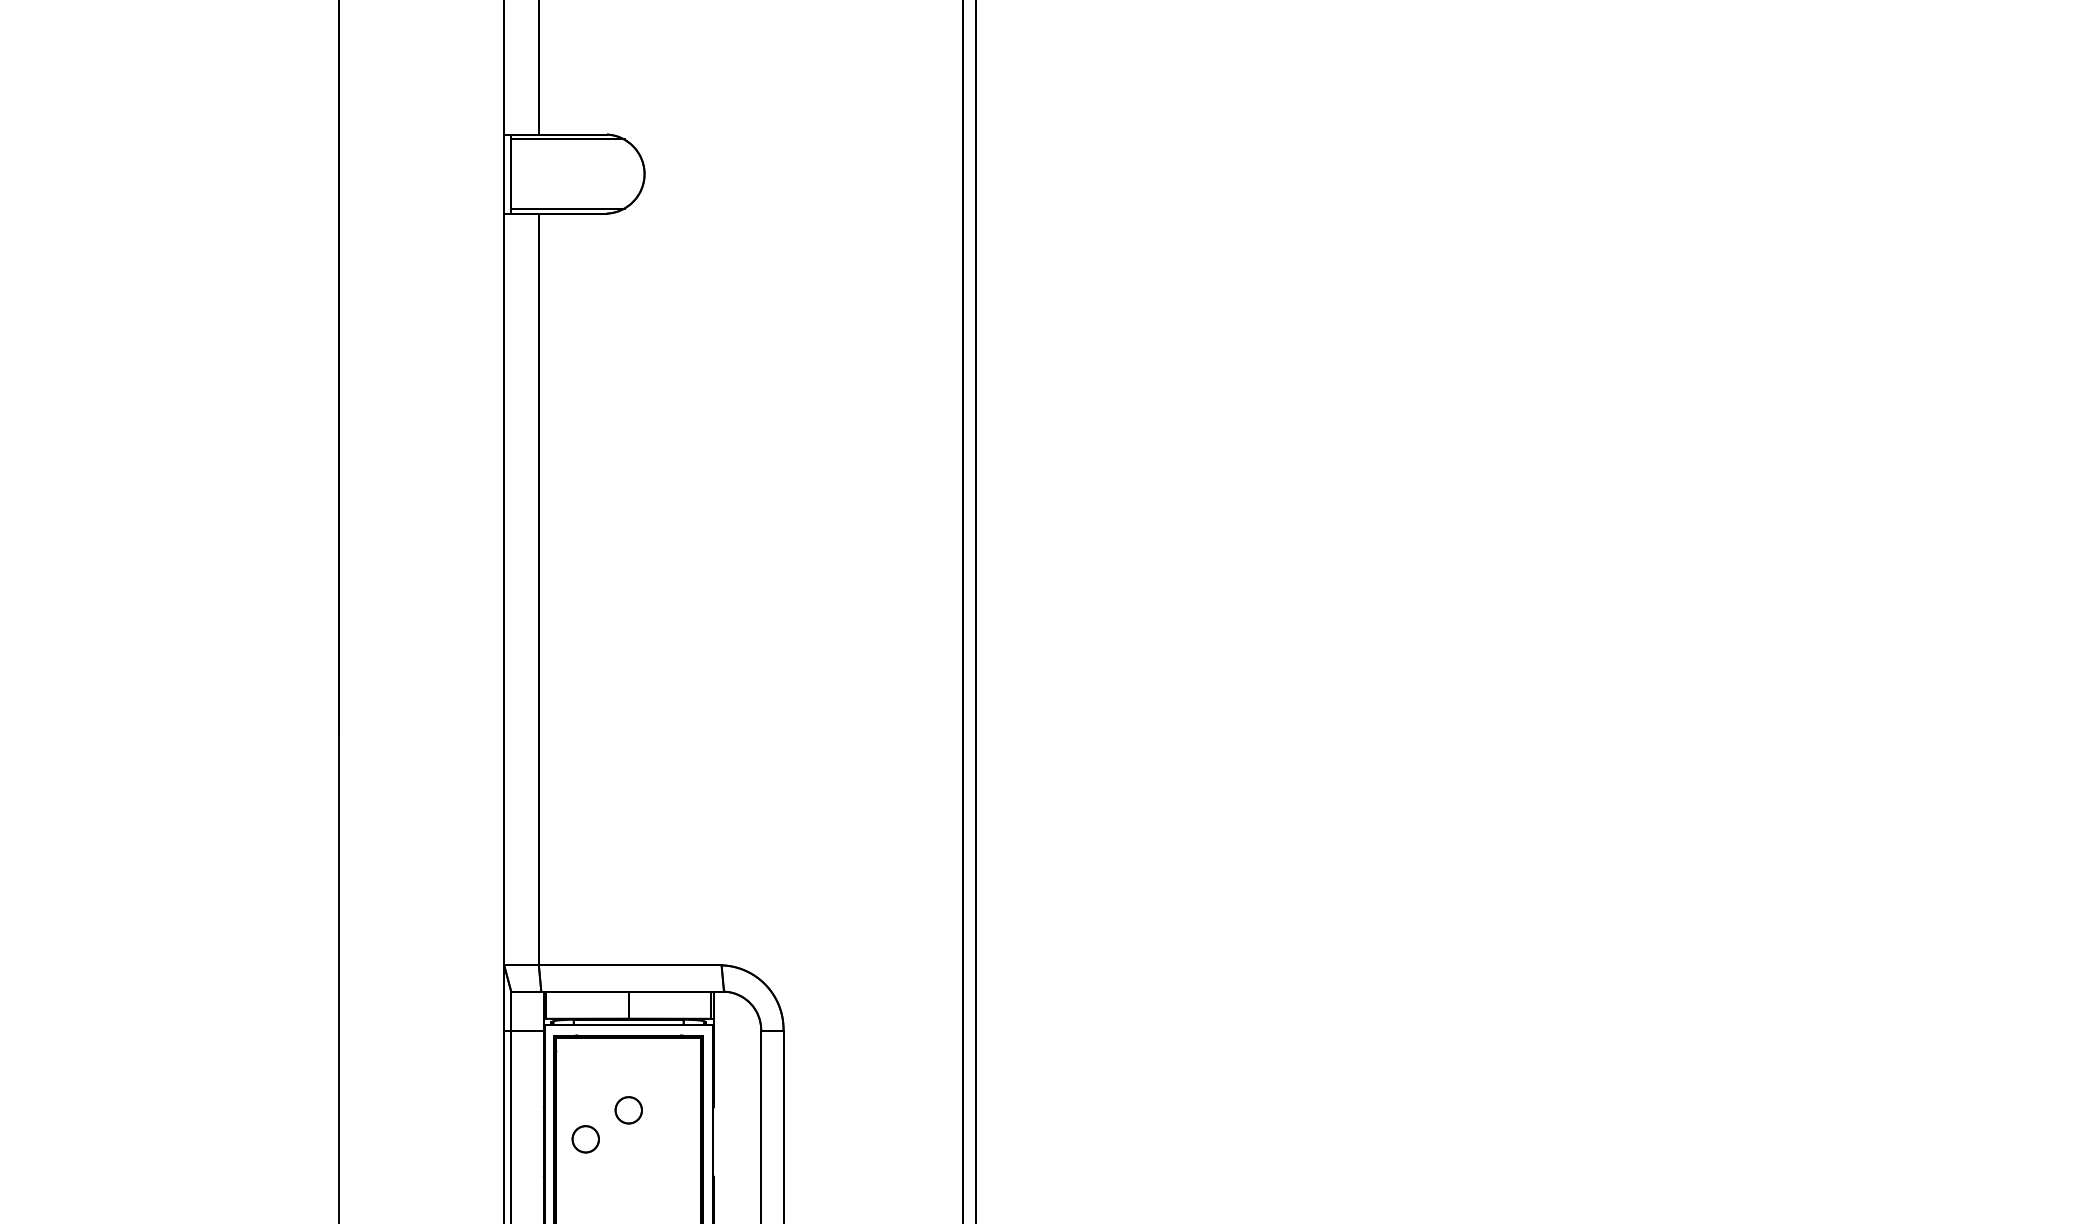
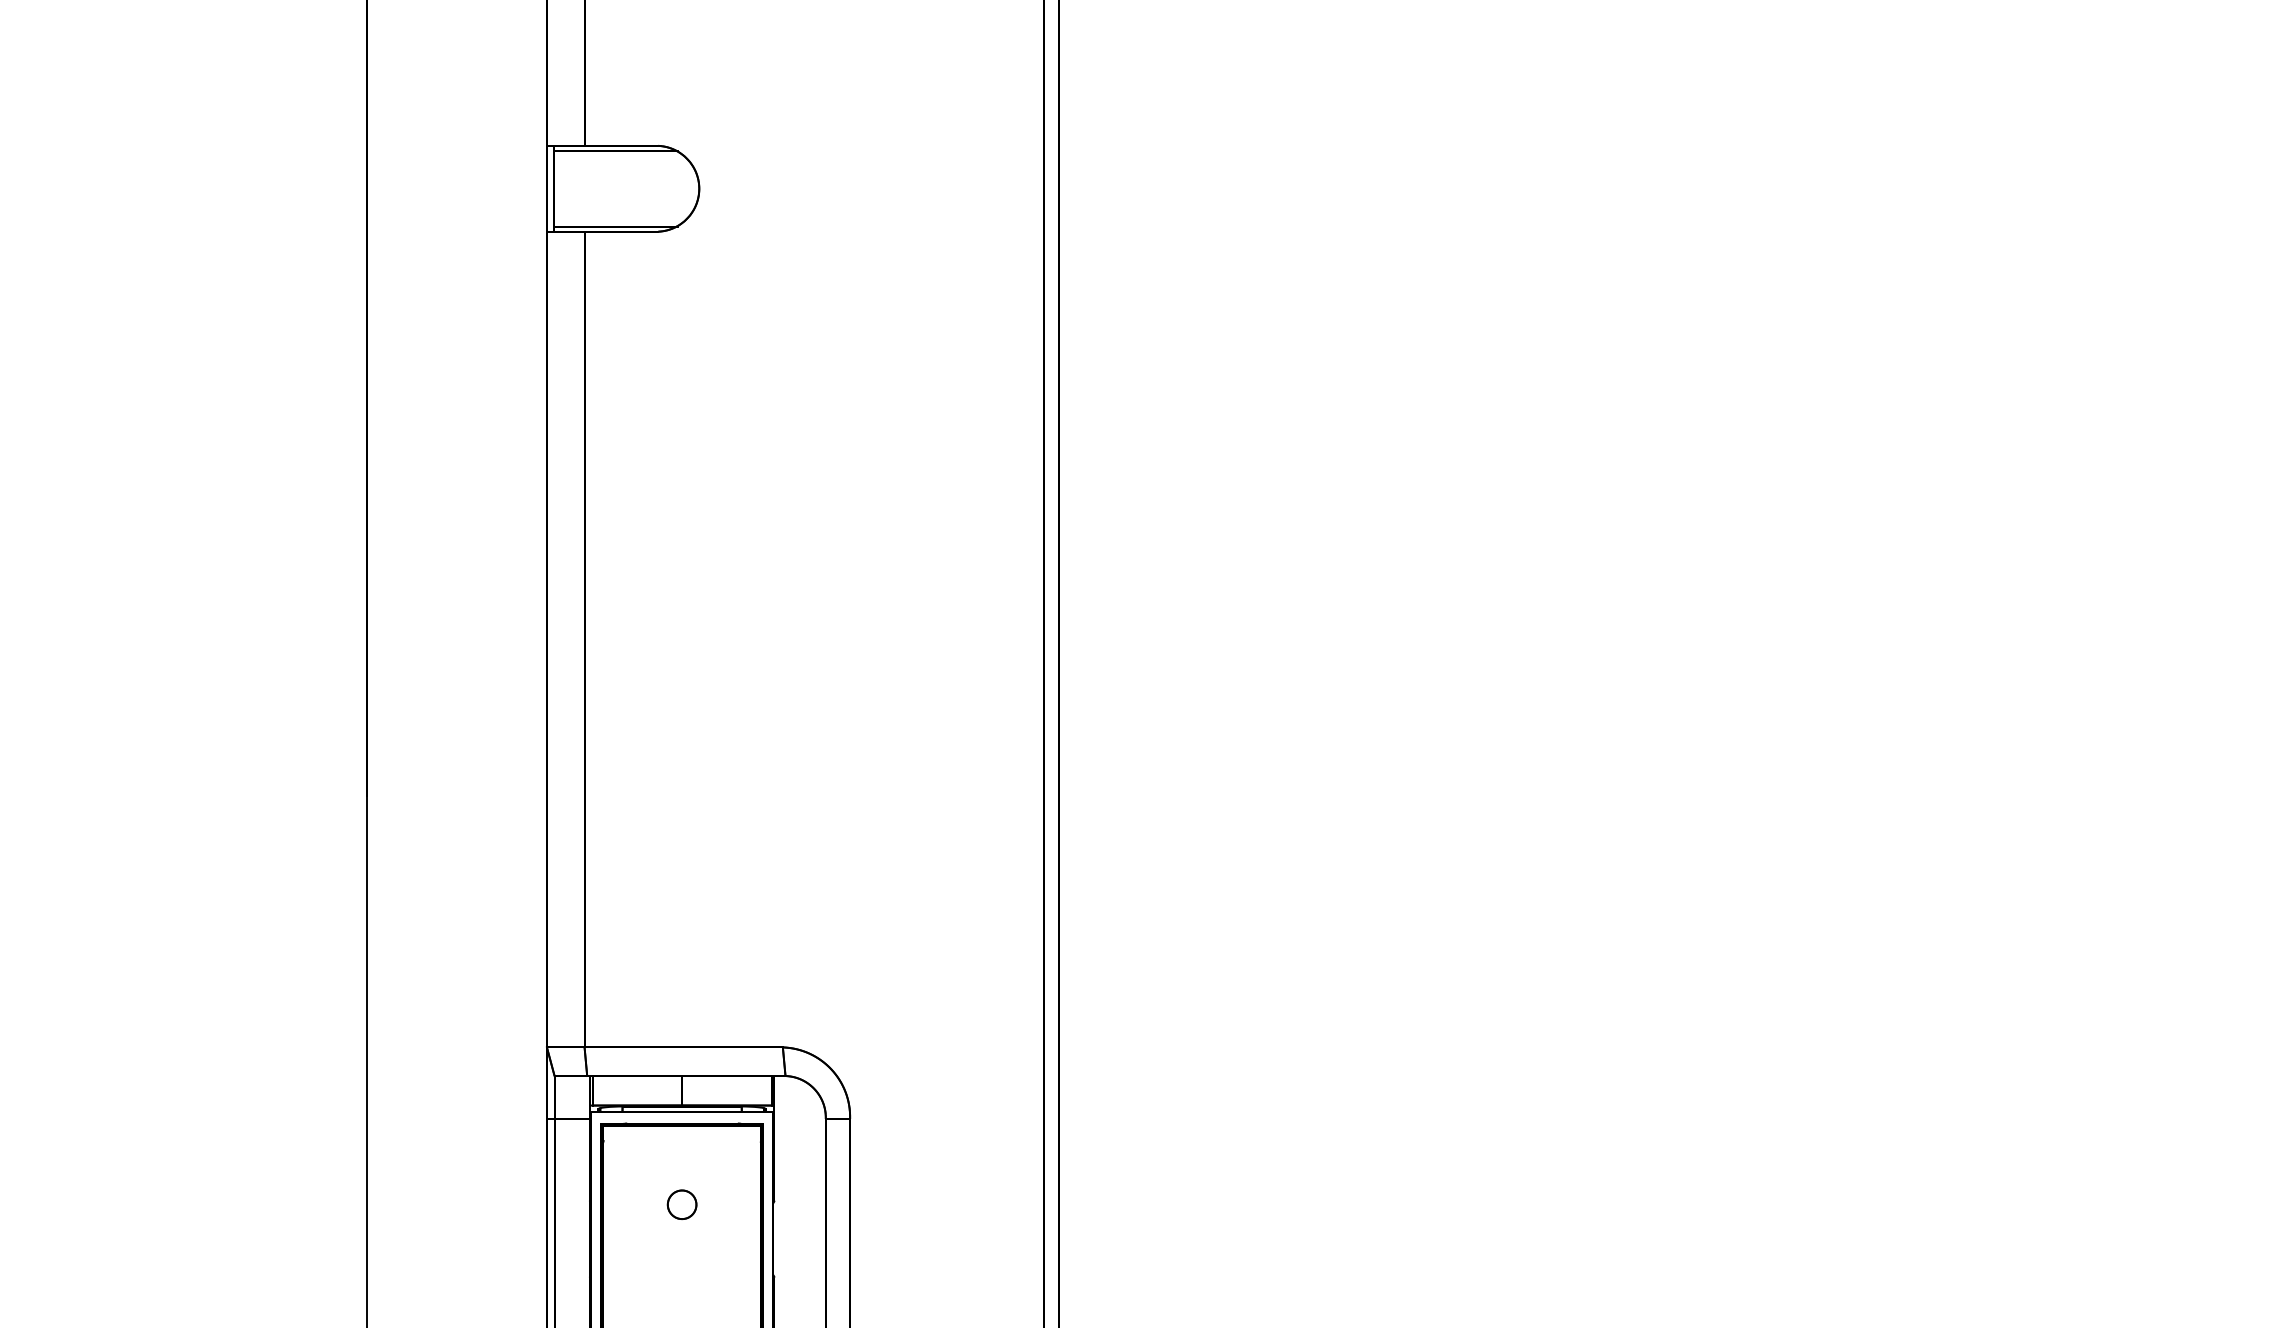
circle: (585, 1139) -> (635, 1236), removed

